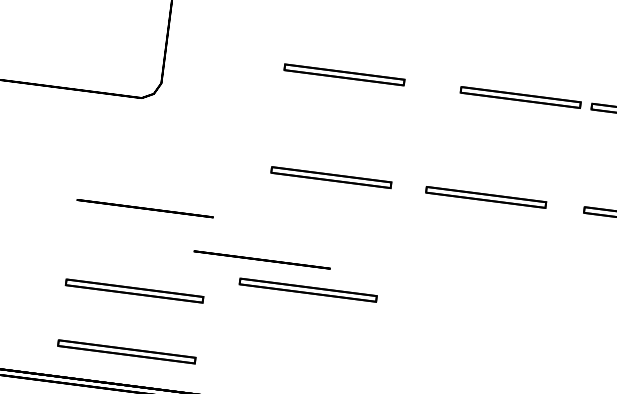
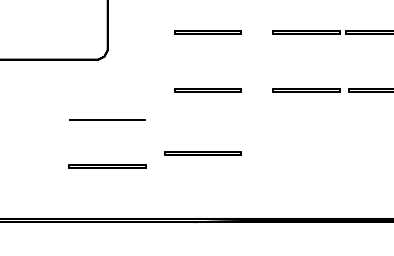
line: (486, 196) -> (306, 89), moved
line: (261, 258) -> (175, 139), removed
line: (126, 350) -> (107, 199), removed

